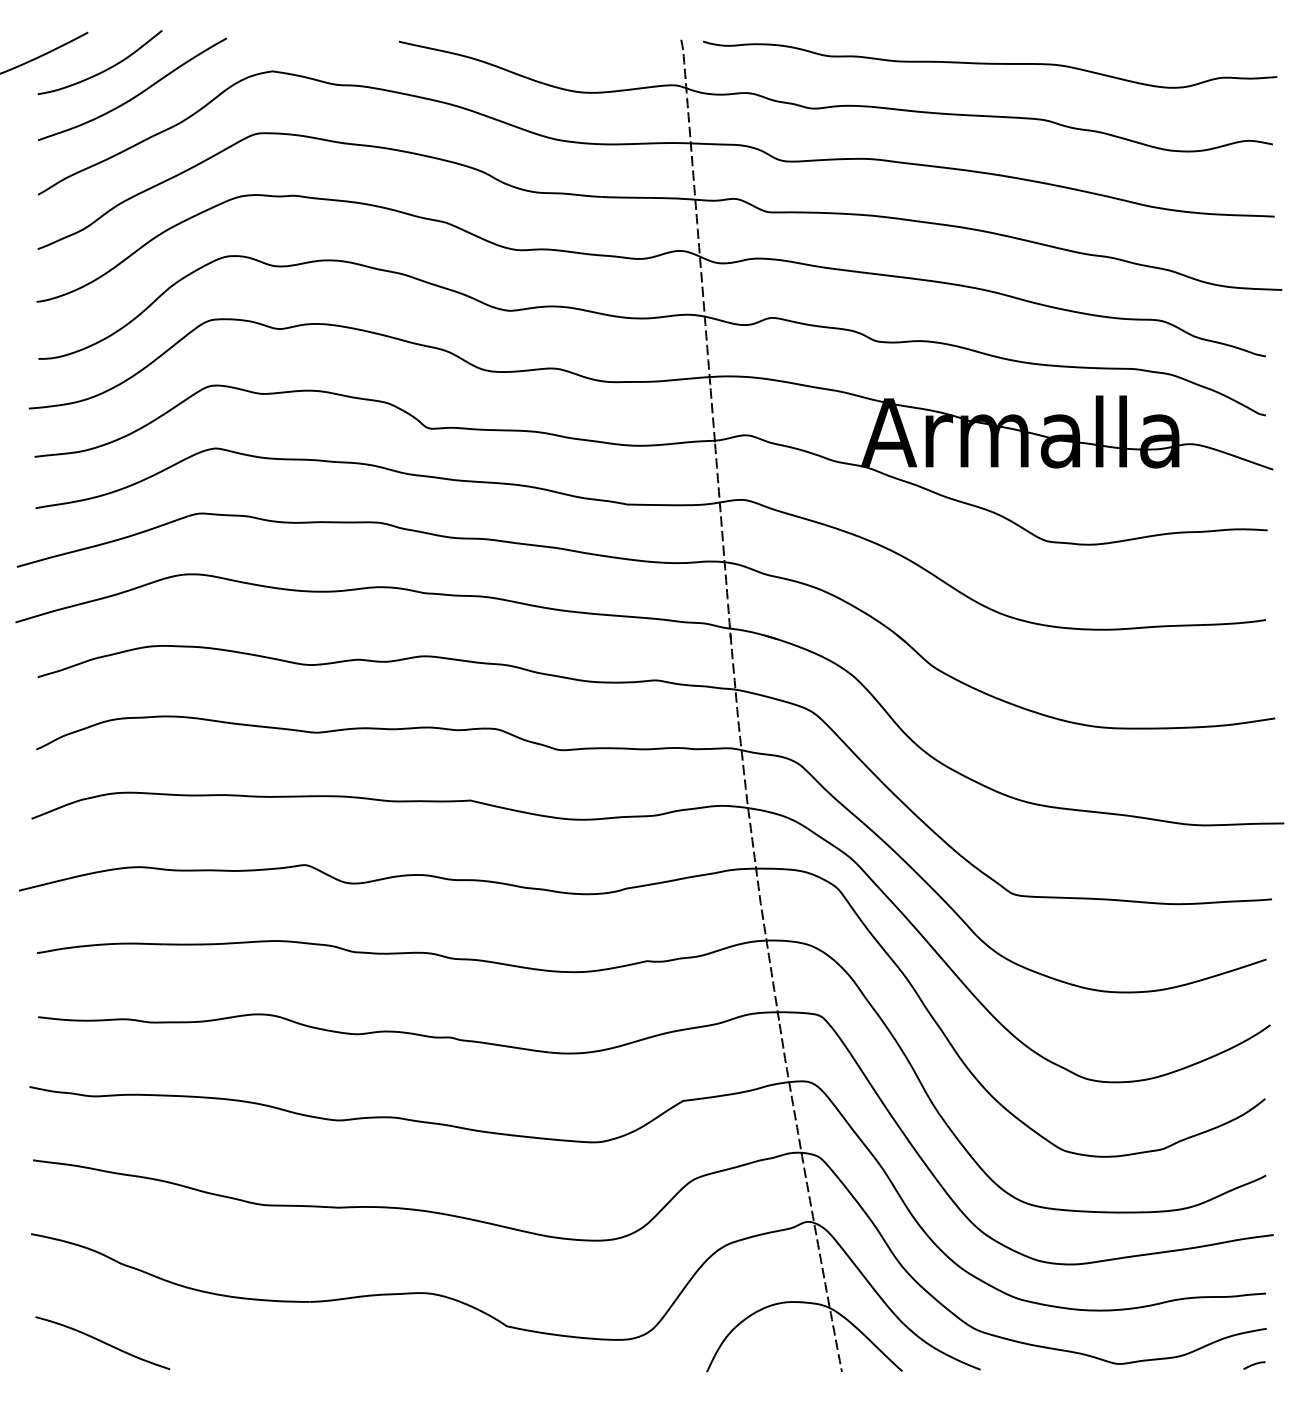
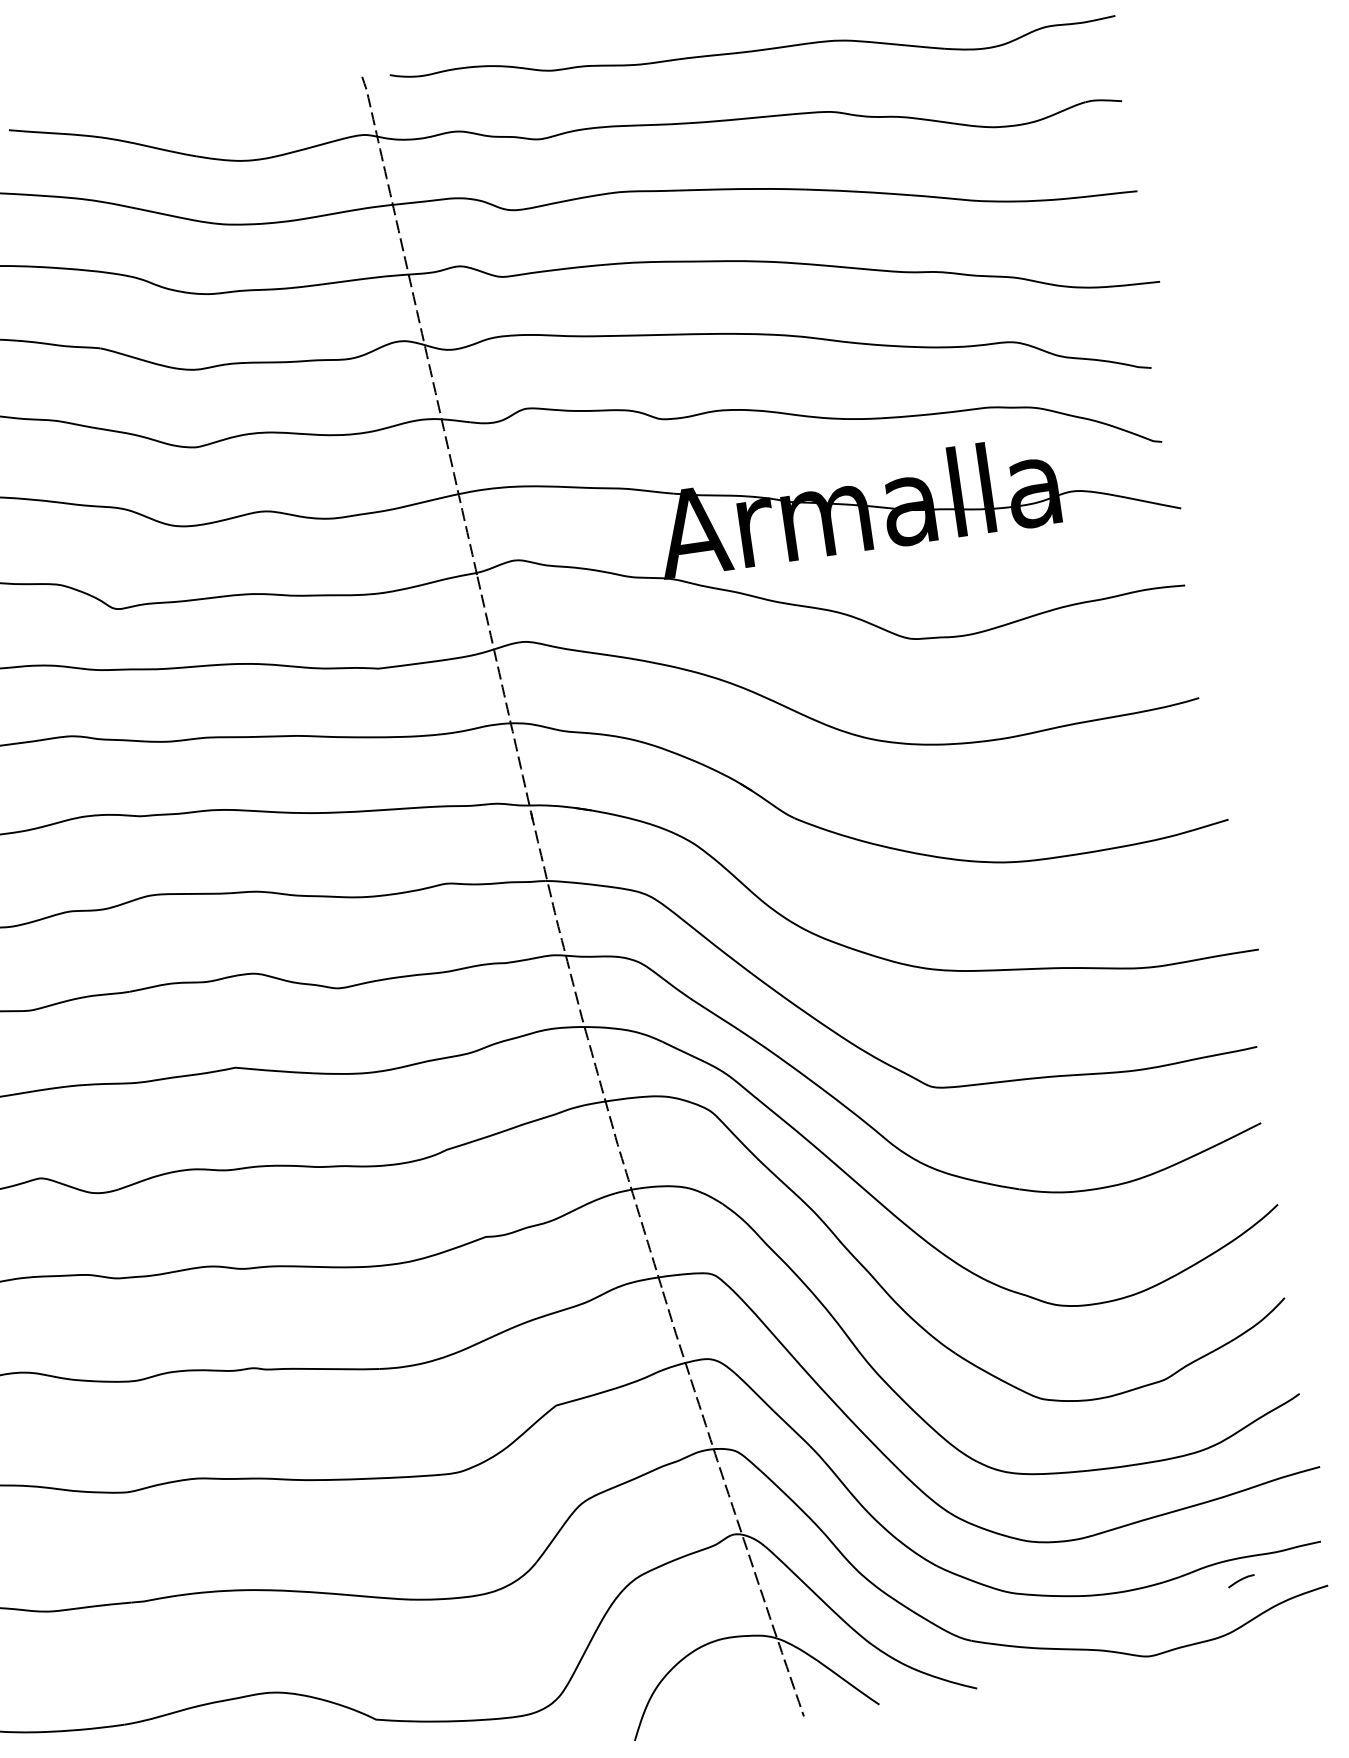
curve: (1254, 1365) -> (1241, 1581), moved

